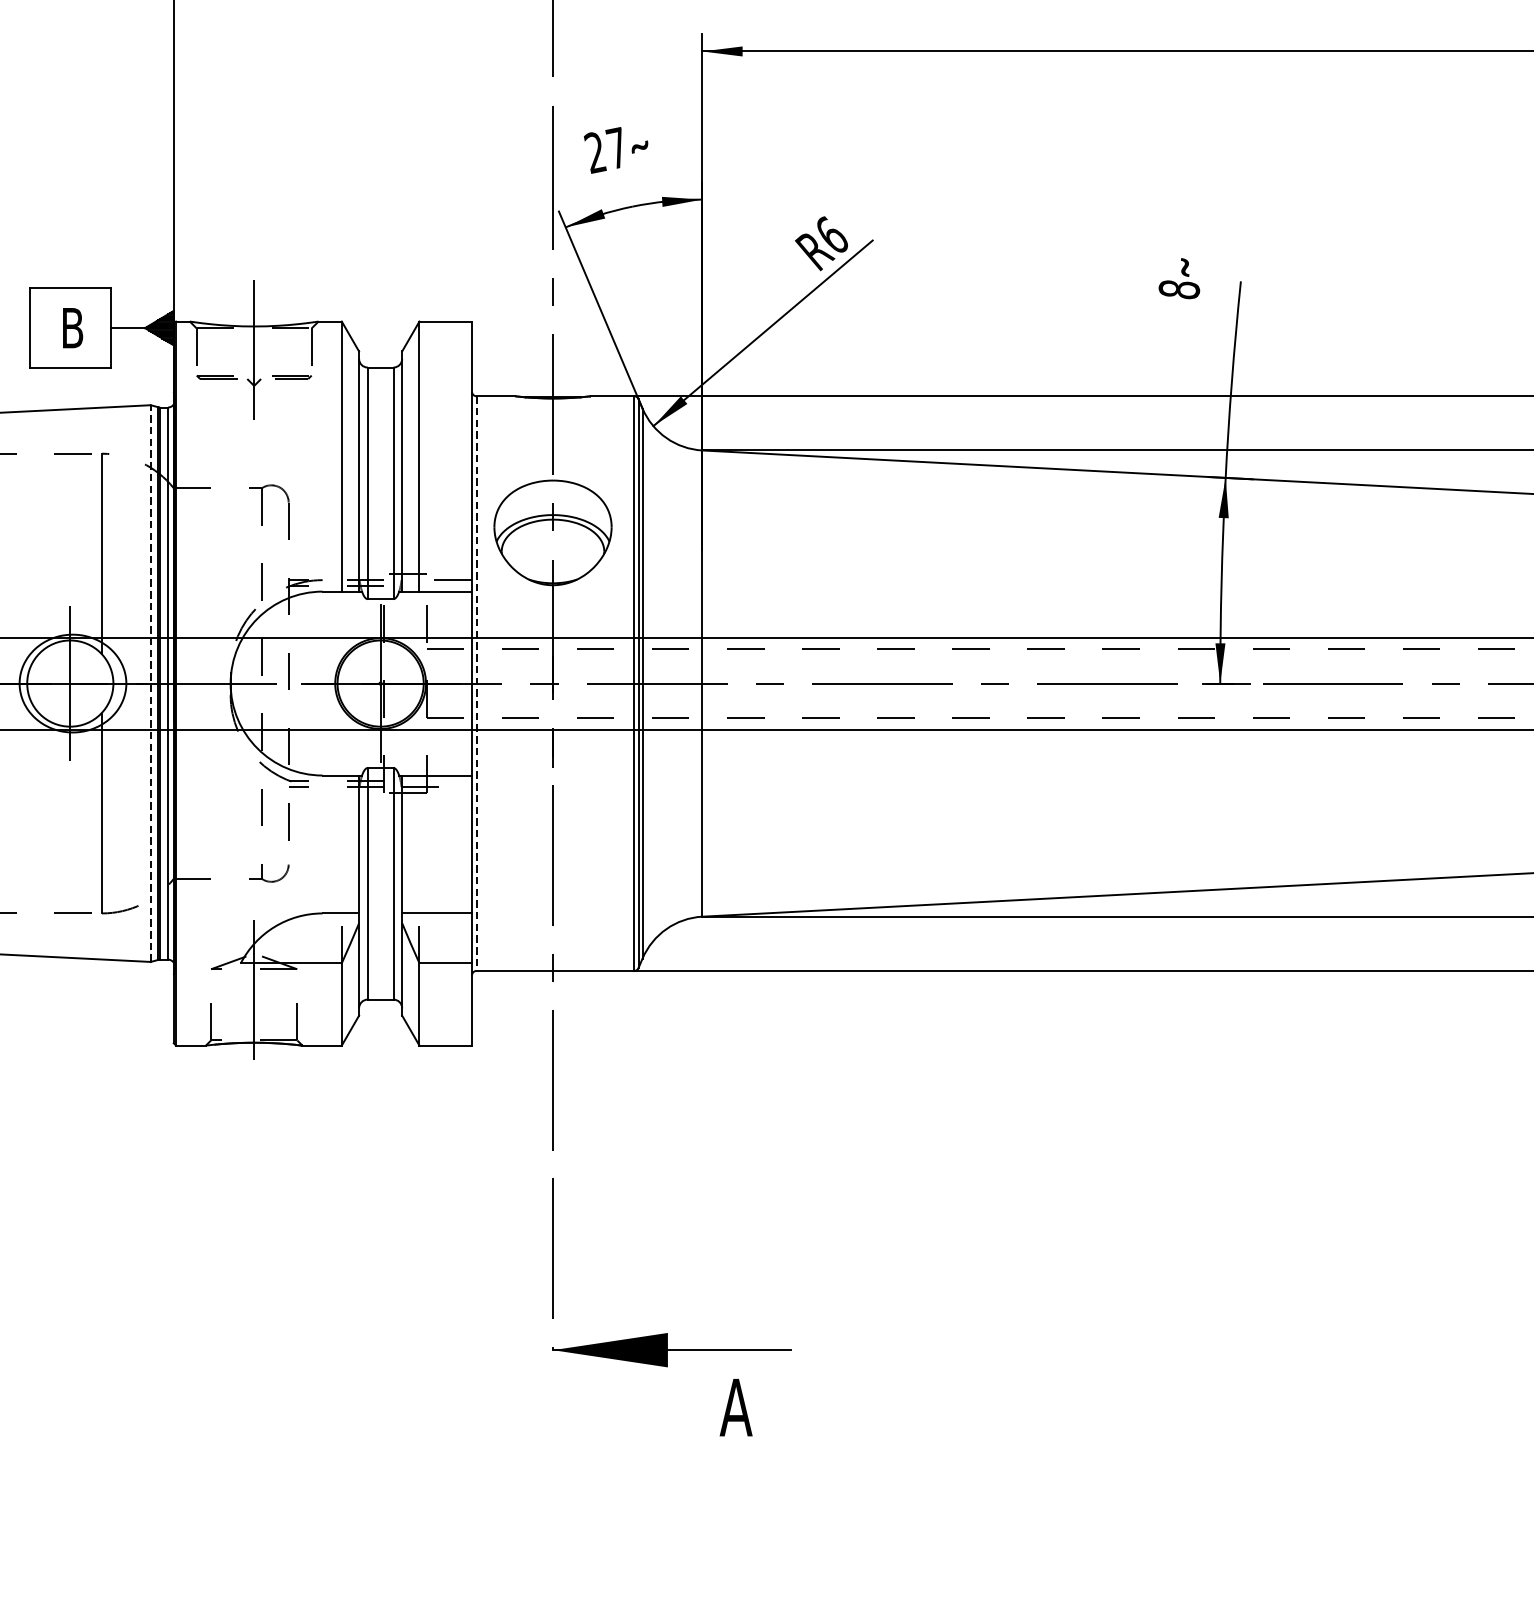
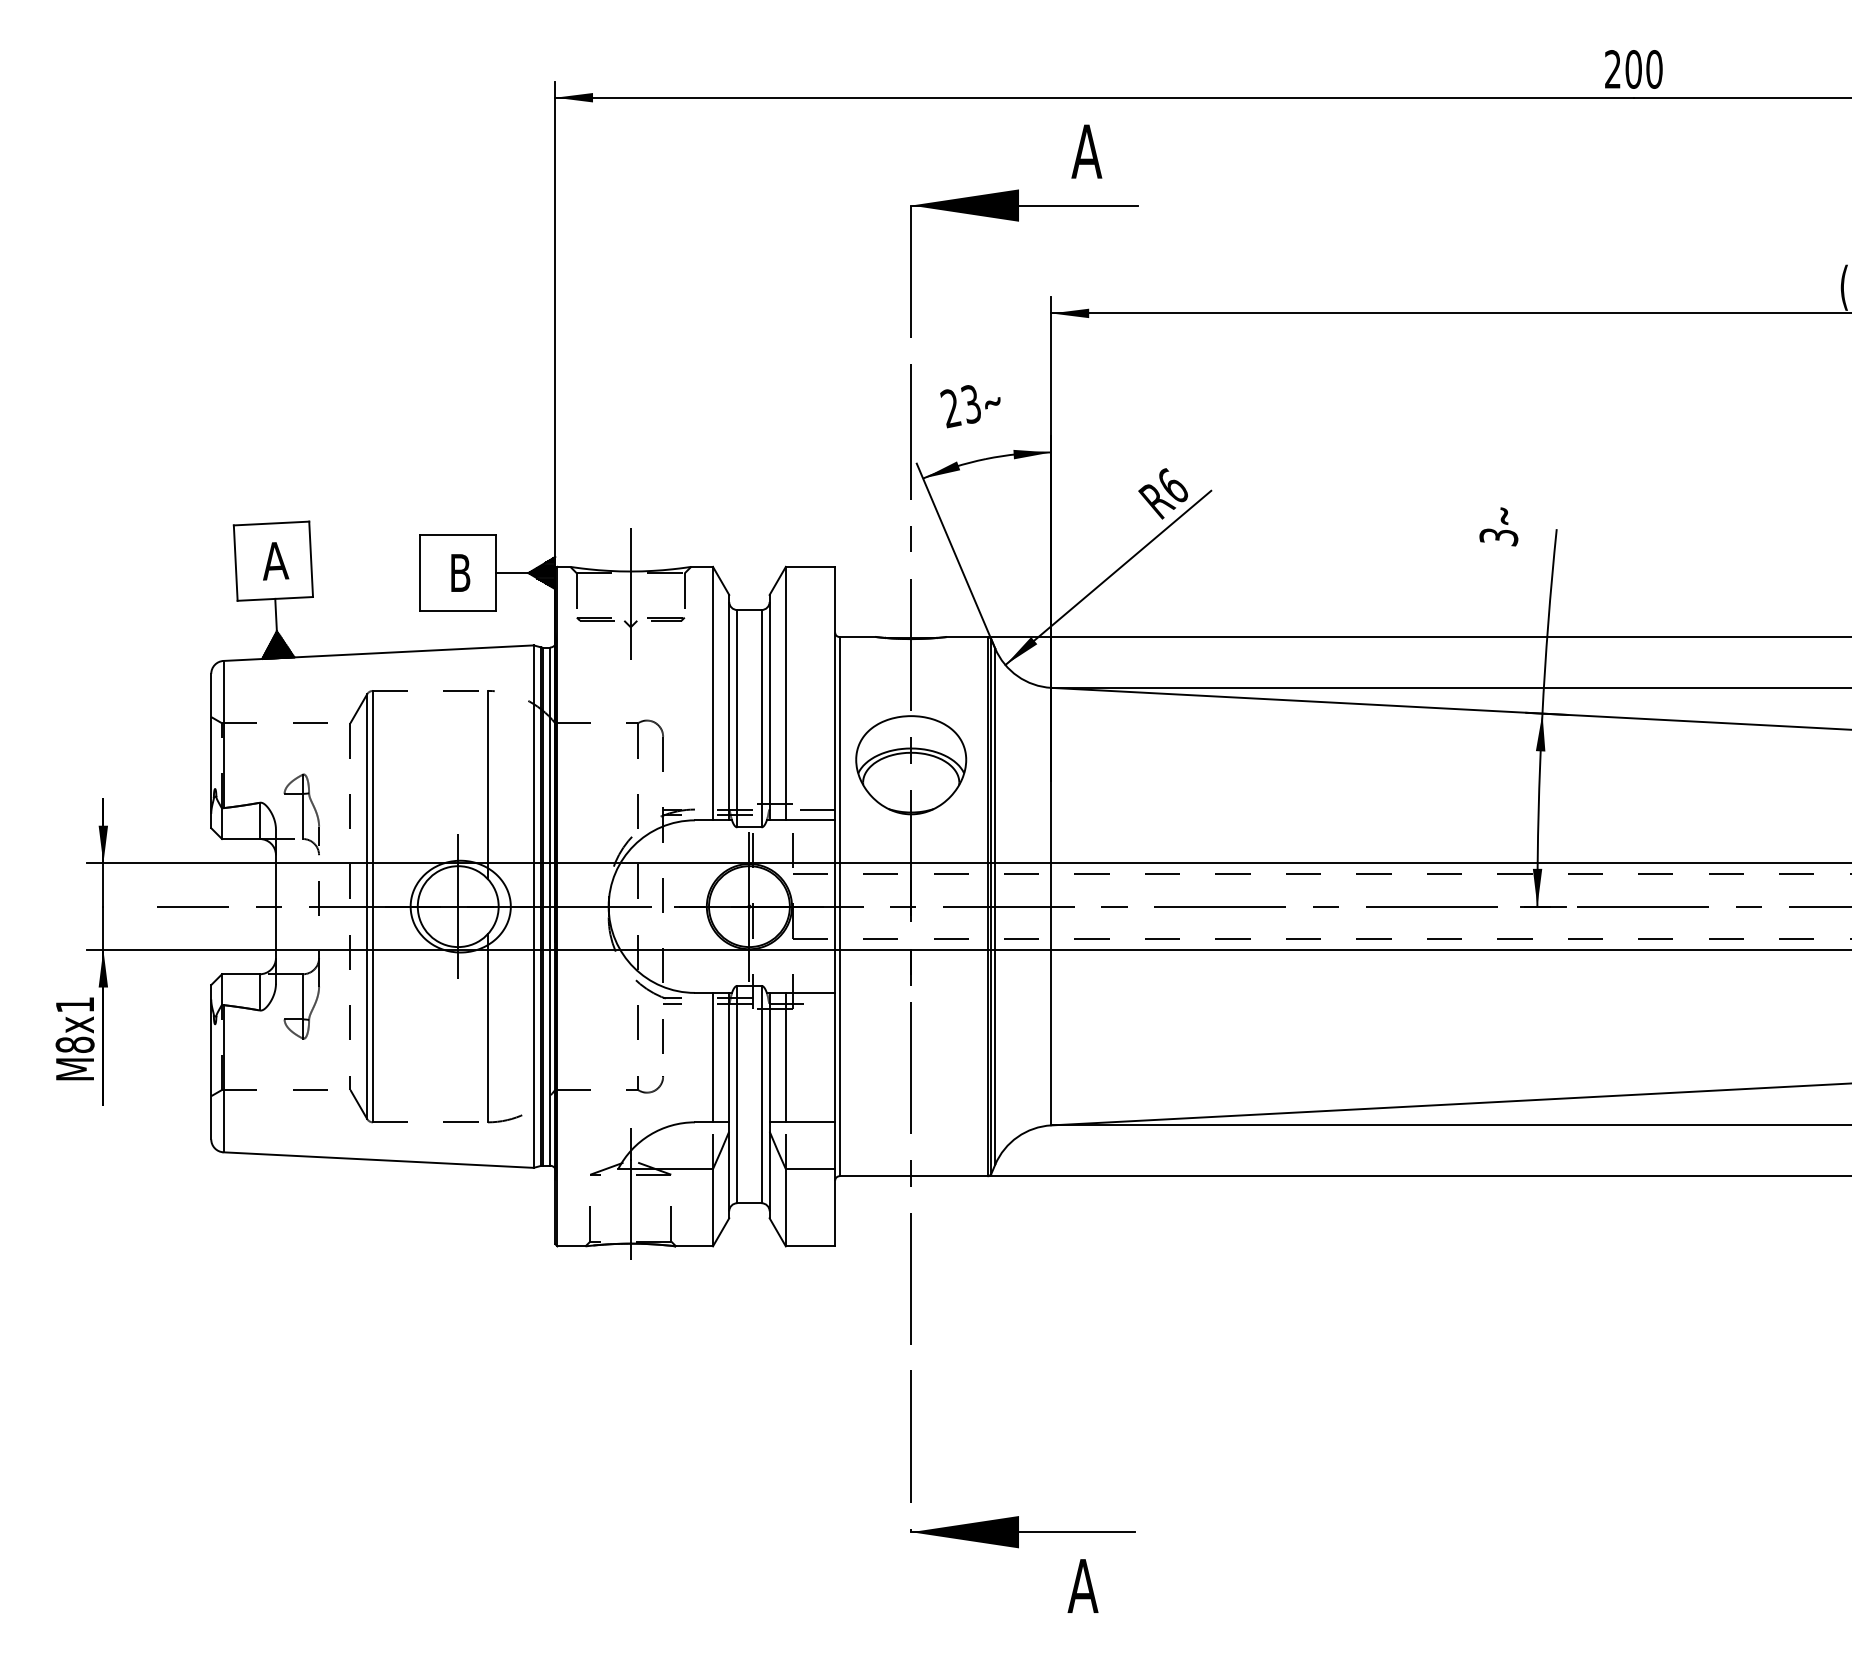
text: (616, 147) -> (970, 403), 27 -> 23
text: (1178, 290) -> (1498, 537), 8 -> 3
line: (150, 683) -> (533, 906), dashed -> solid
line: (476, 683) -> (839, 906), dashed -> solid
line: (342, 844) -> (713, 1057), added
line: (419, 844) -> (785, 1057), added

